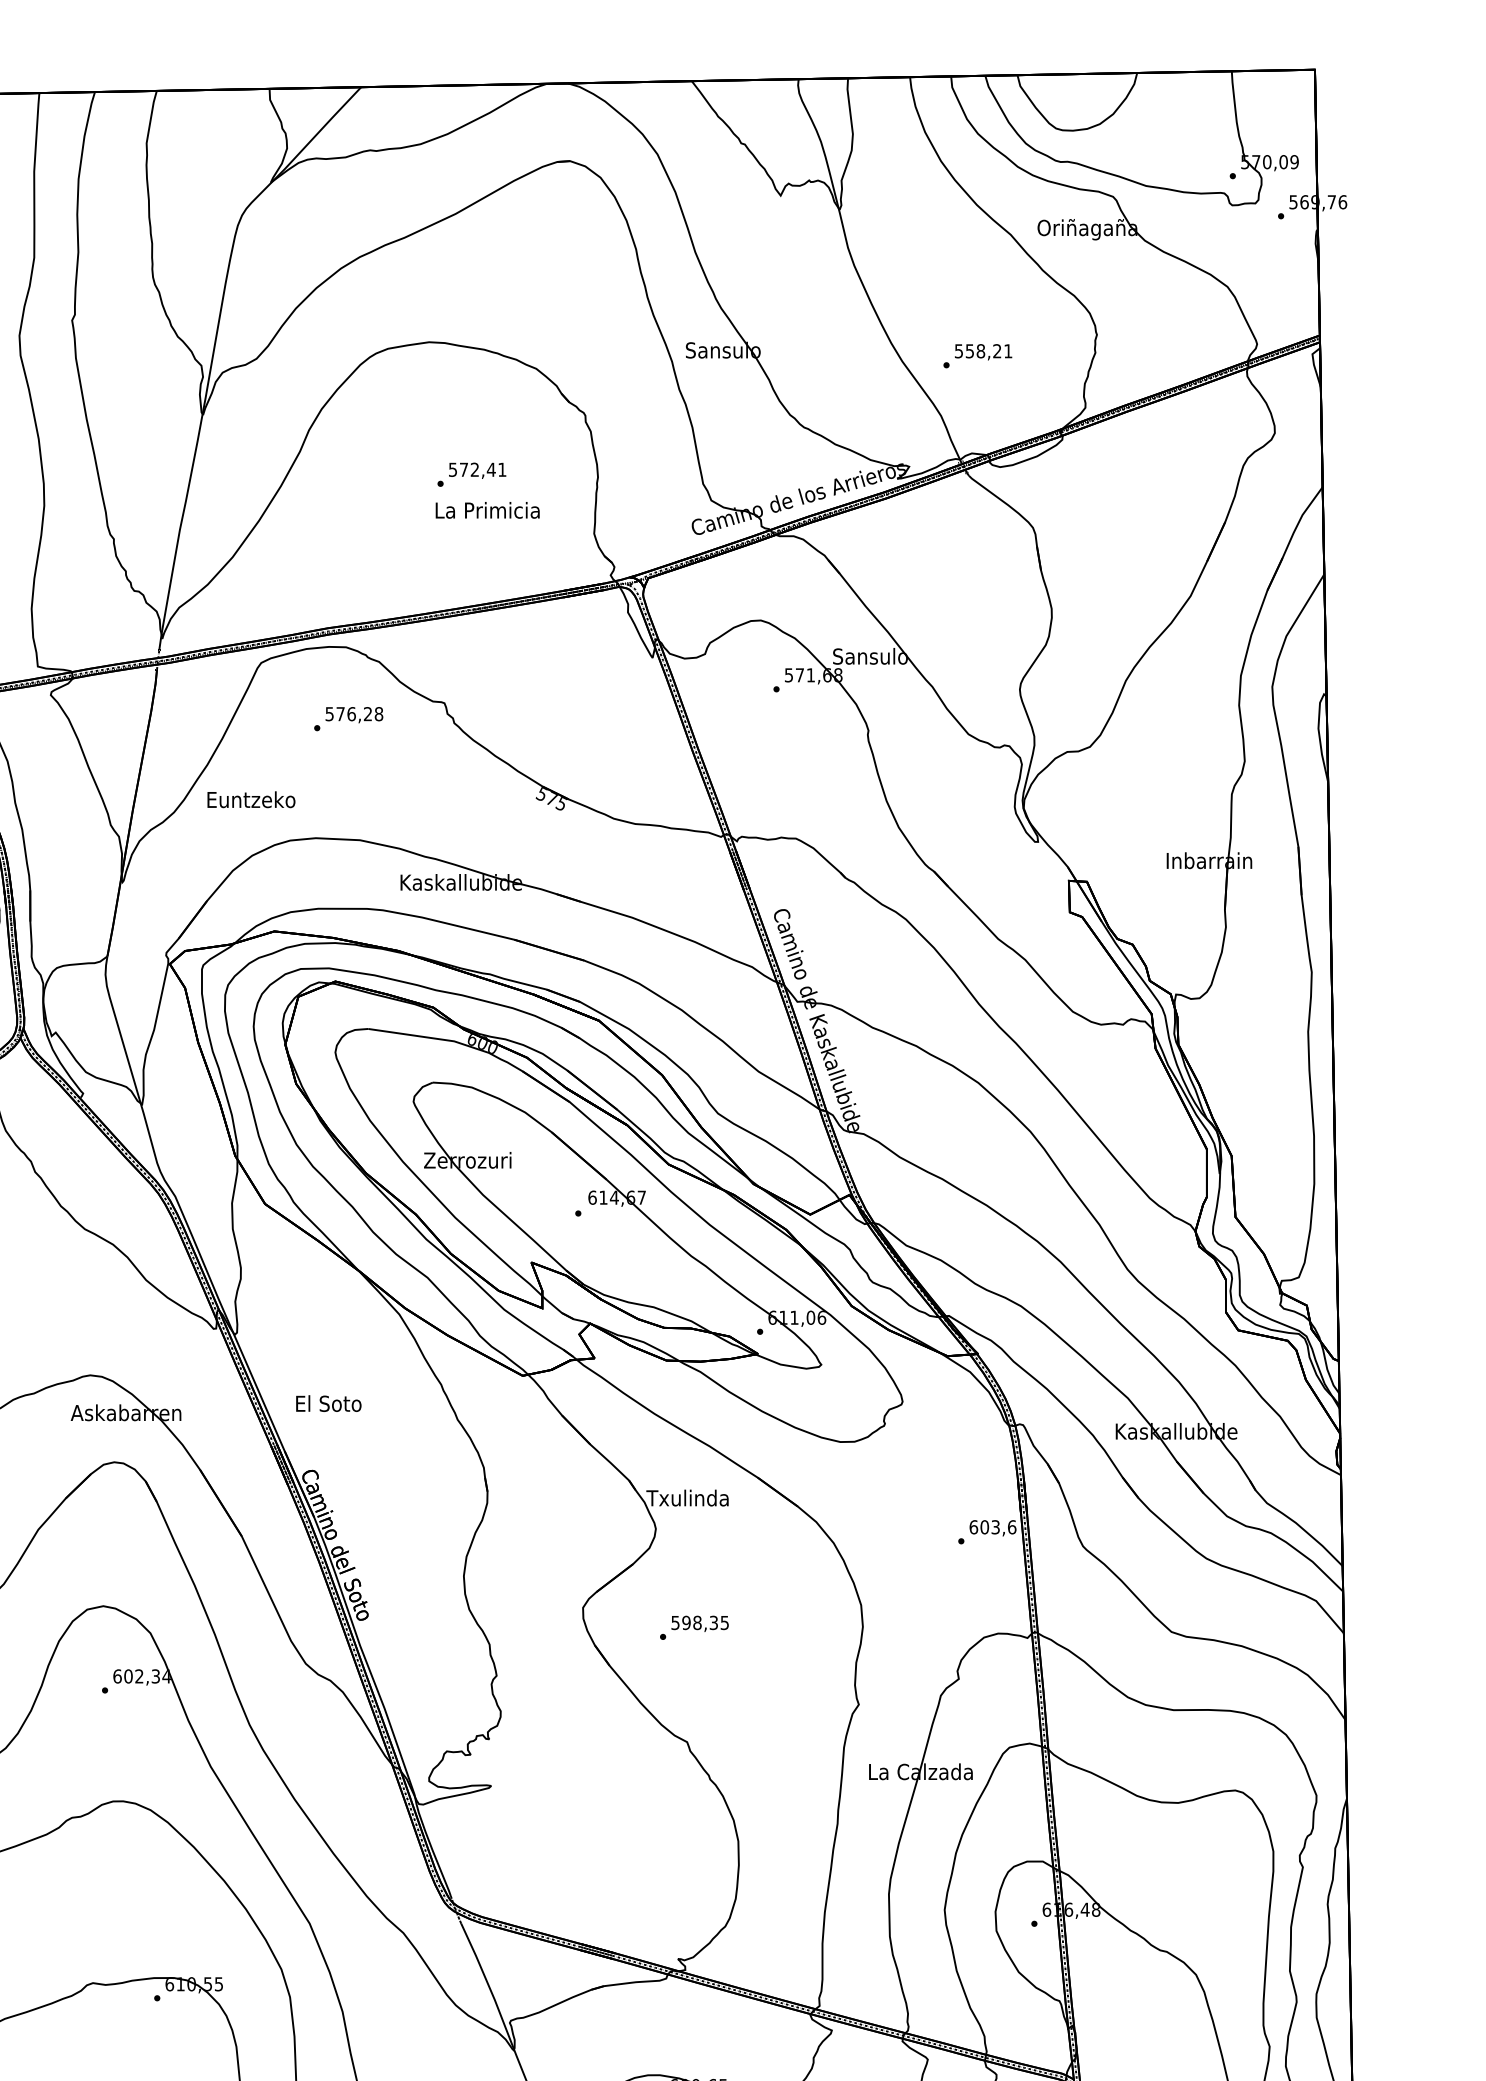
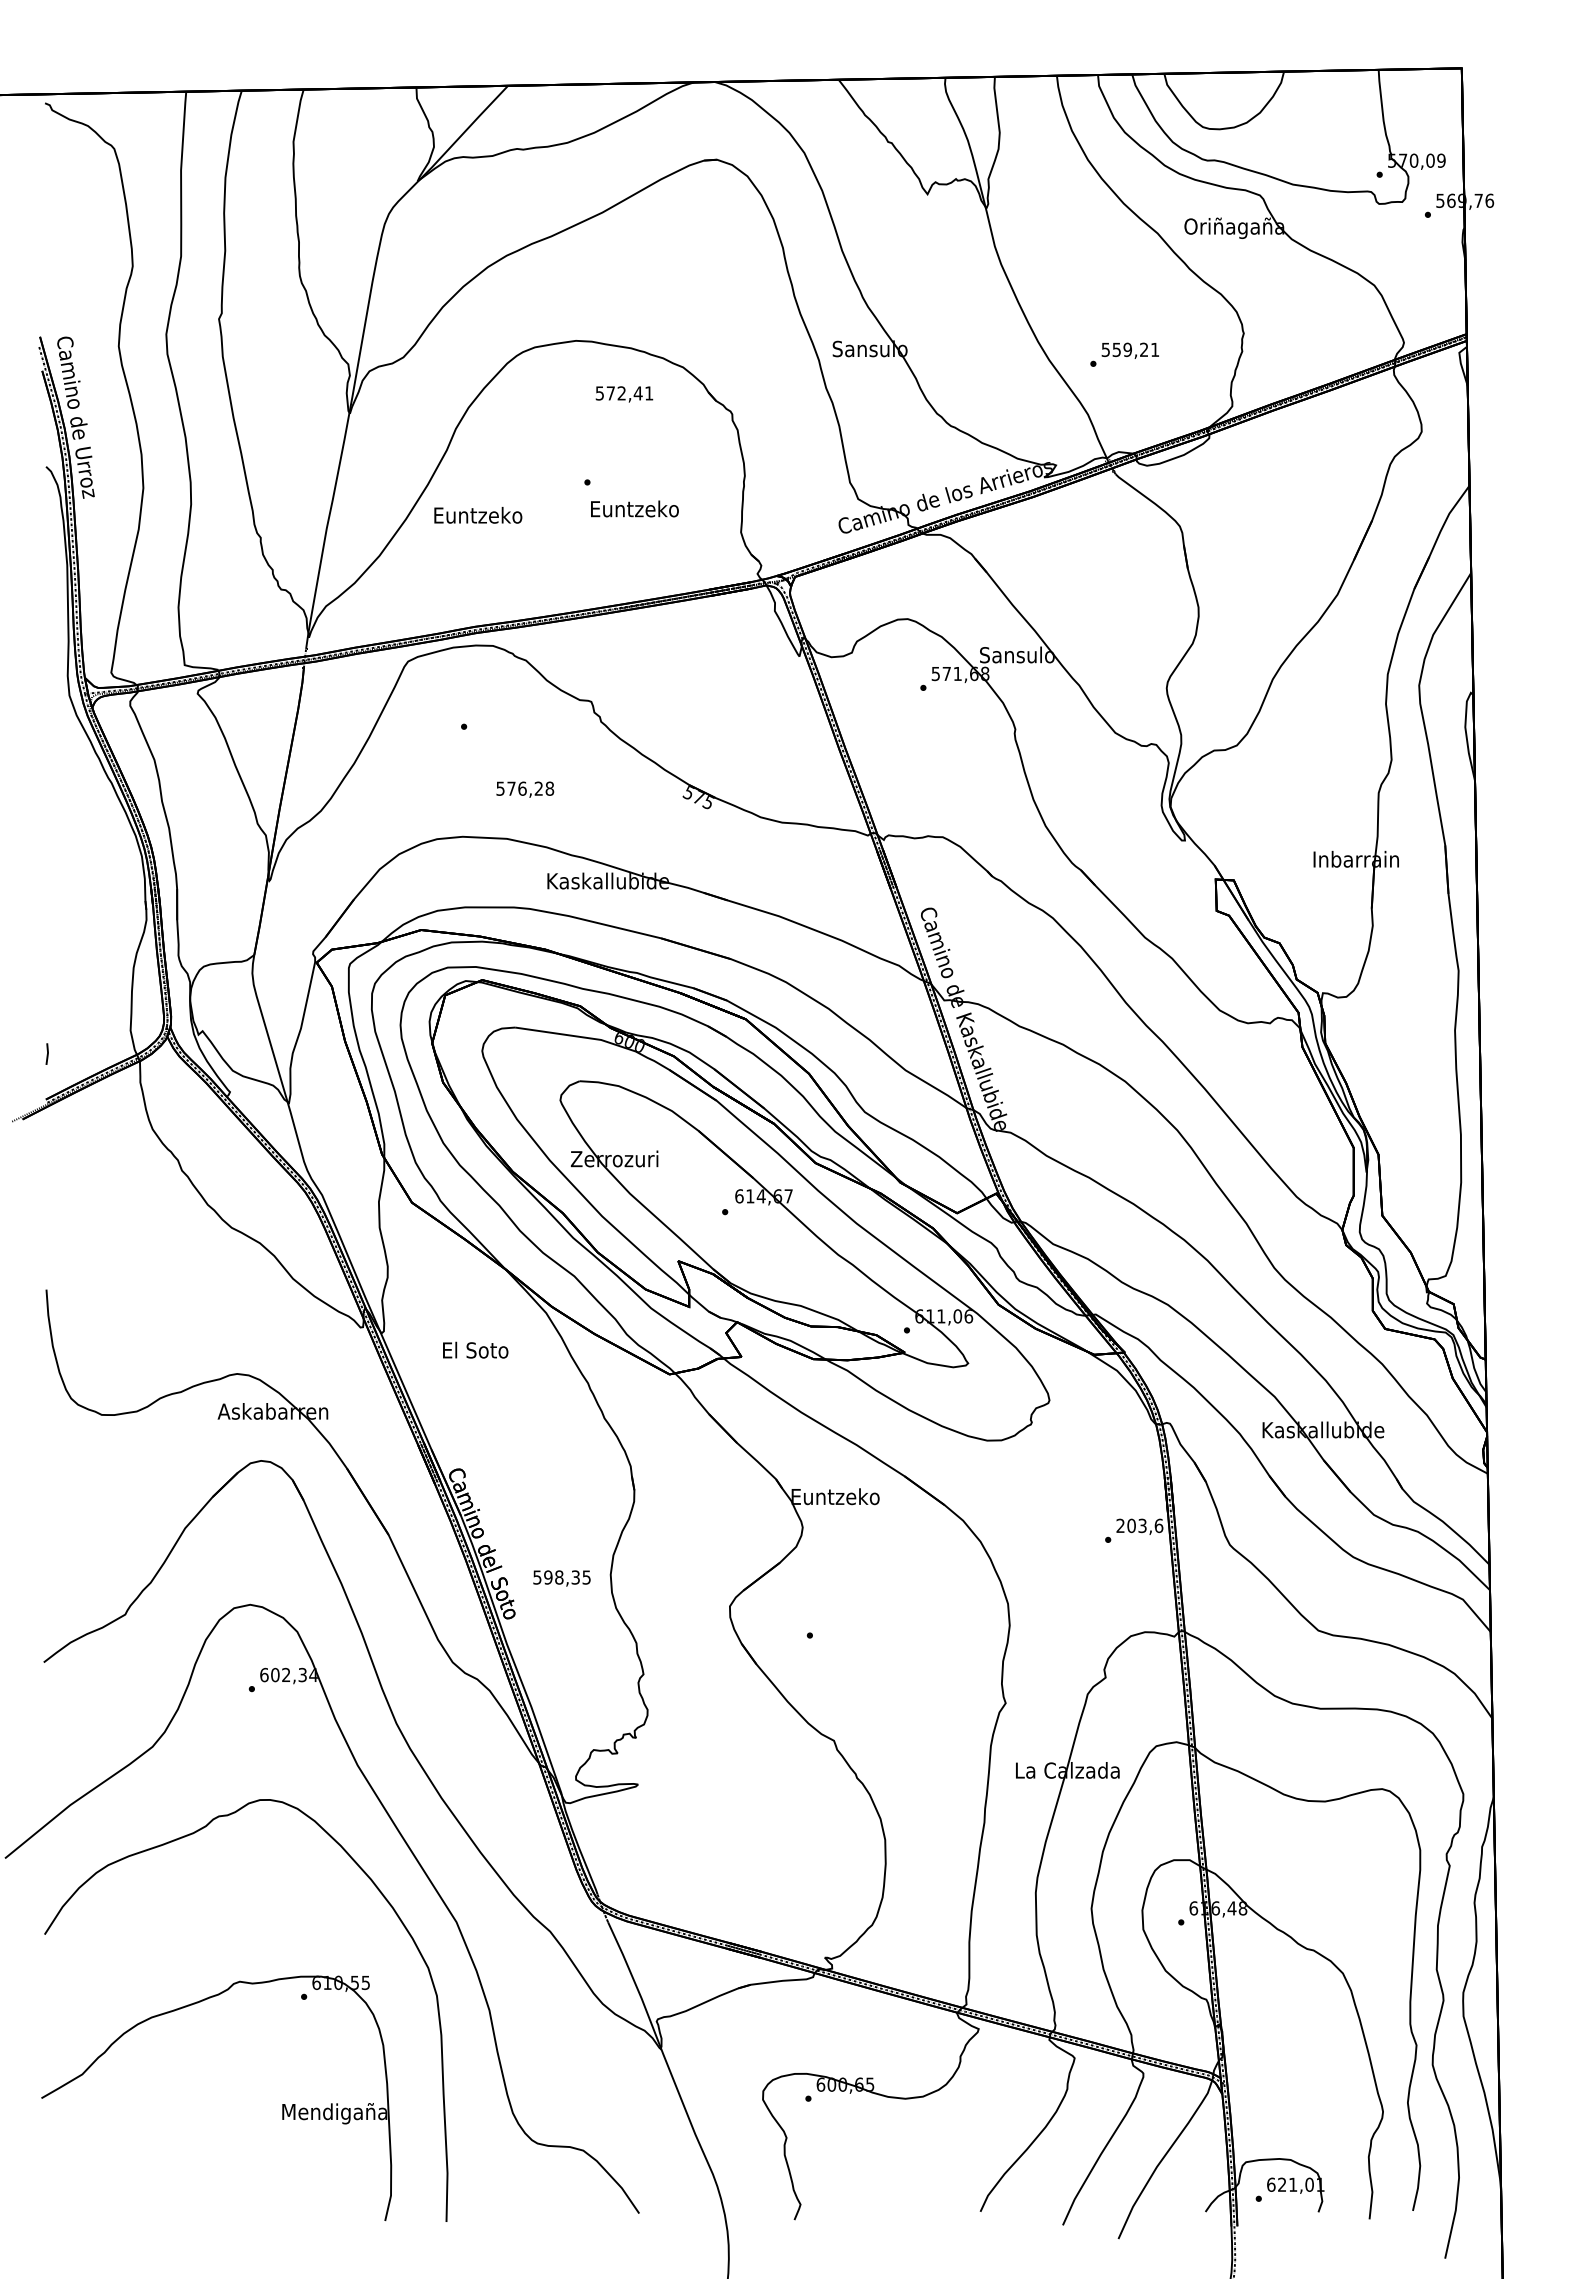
text: (980, 350) -> (1127, 349), 558,21 -> 559,21
text: (477, 470) -> (624, 394), moved
text: (487, 509) -> (634, 508), La Primicia -> Euntzeko
text: (354, 714) -> (525, 789), moved
text: (251, 799) -> (478, 515), moved
text: (328, 1402) -> (475, 1349), moved
text: (688, 1497) -> (835, 1496), Txulinda -> Euntzeko
text: (973, 1526) -> (1120, 1525), 603,6 -> 203,6
text: (699, 1623) -> (561, 1578), moved

